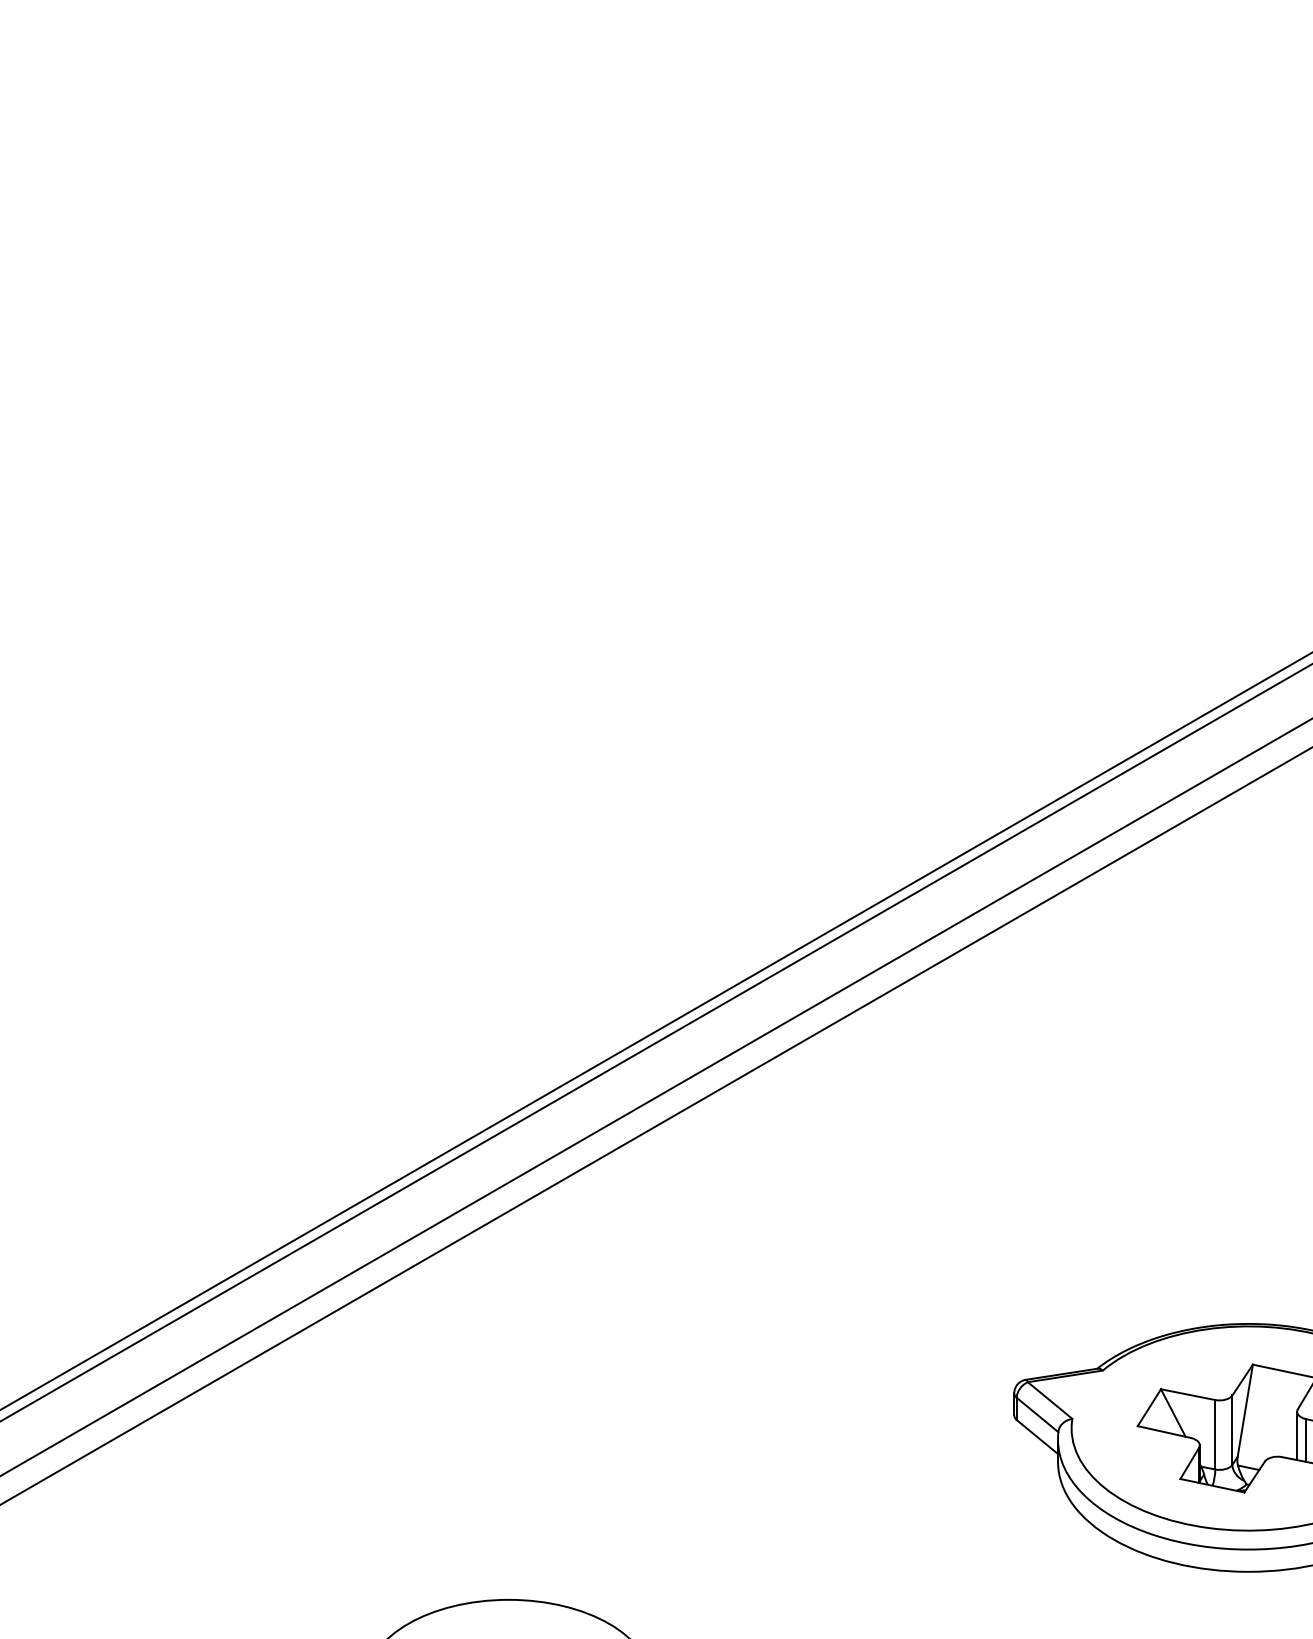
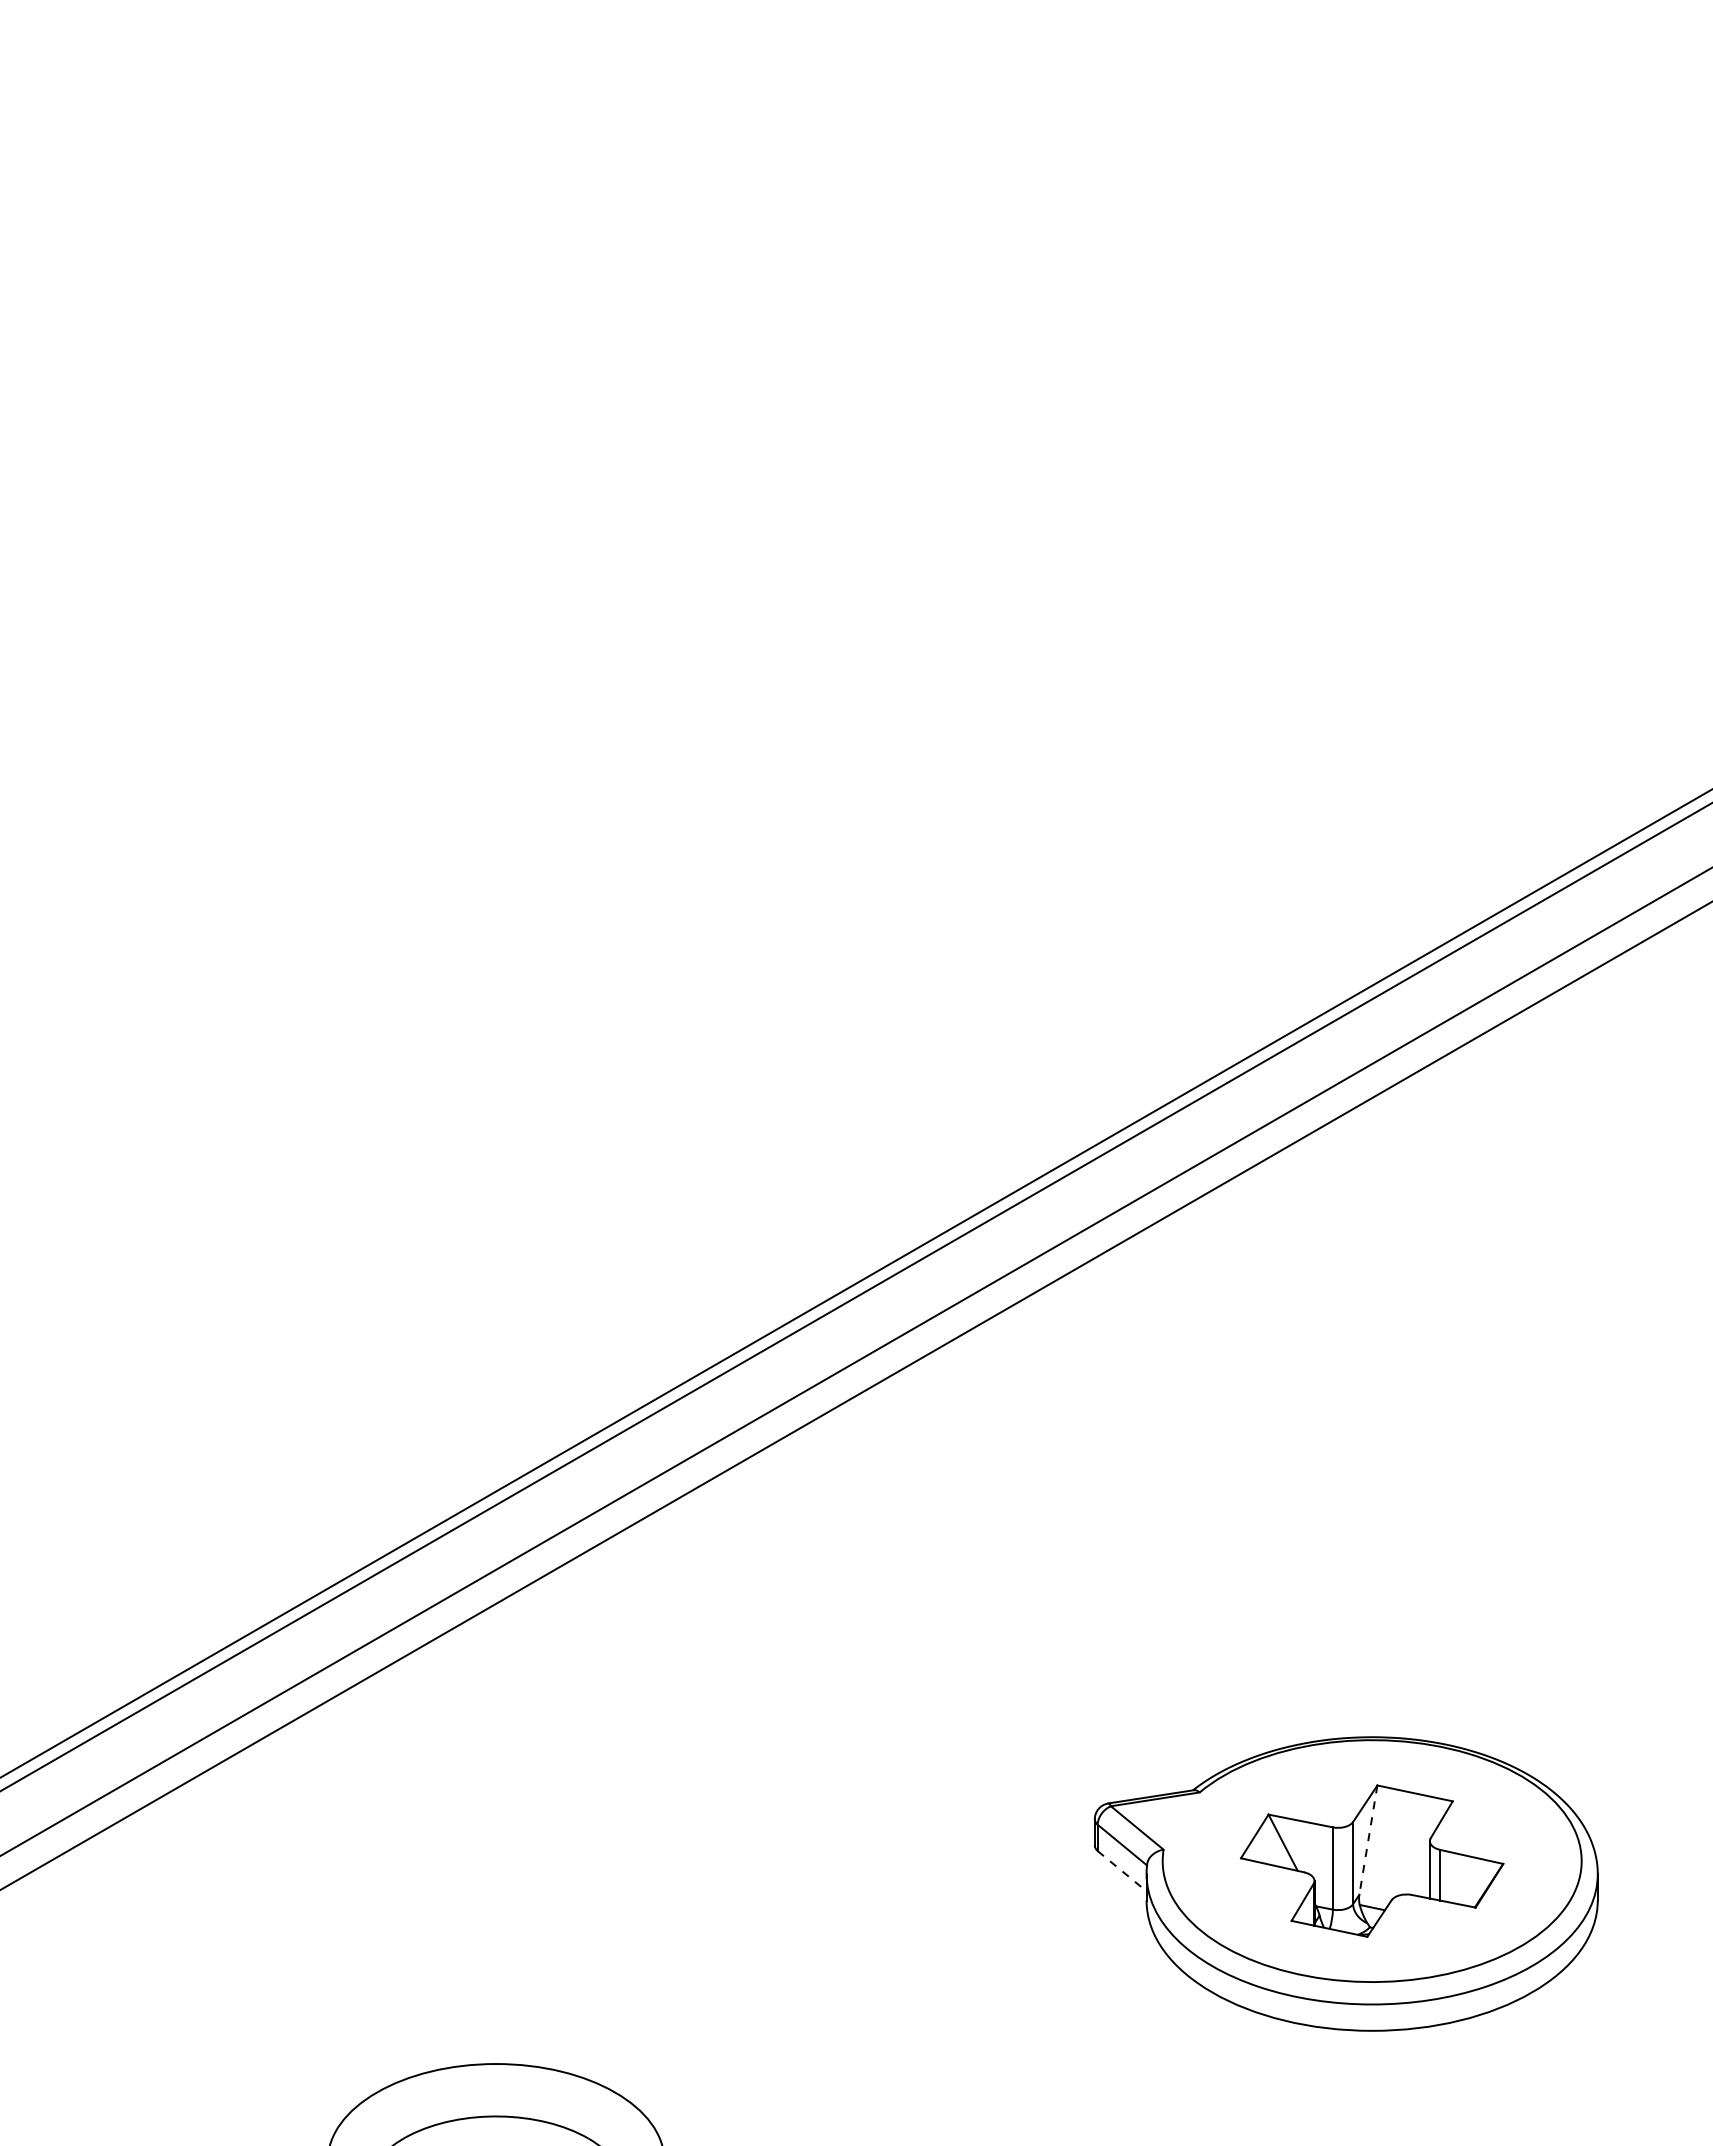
line: (1245, 1411) -> (1368, 1840), solid -> dashed
line: (1037, 1437) -> (1122, 1871), solid -> dashed

